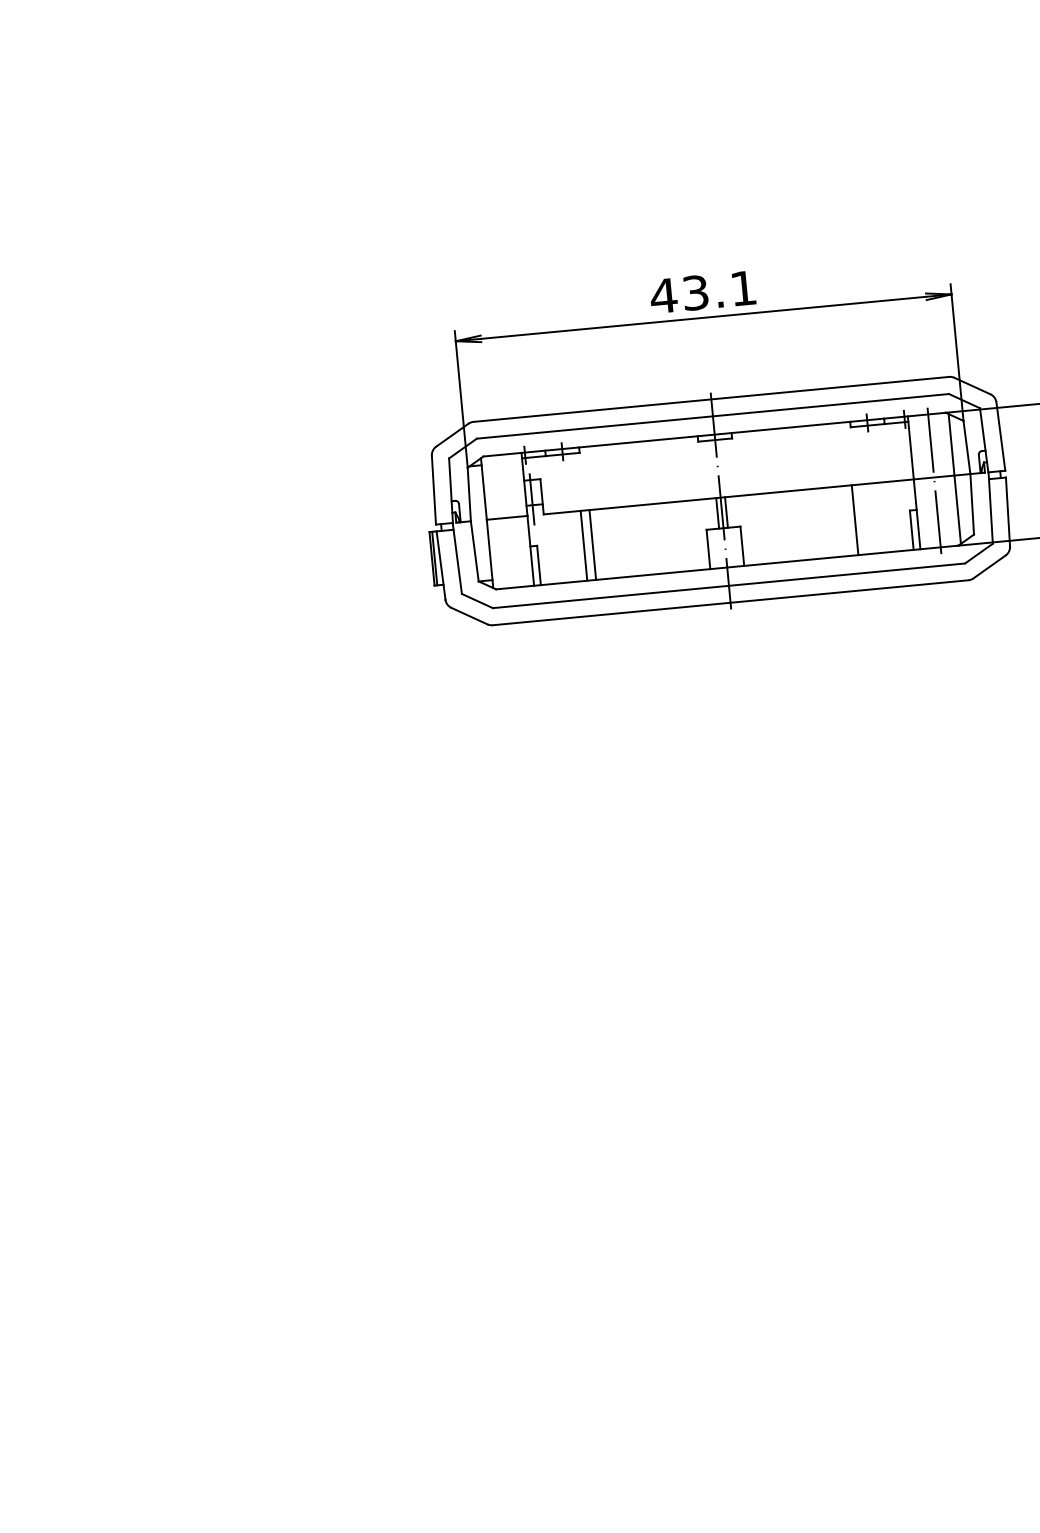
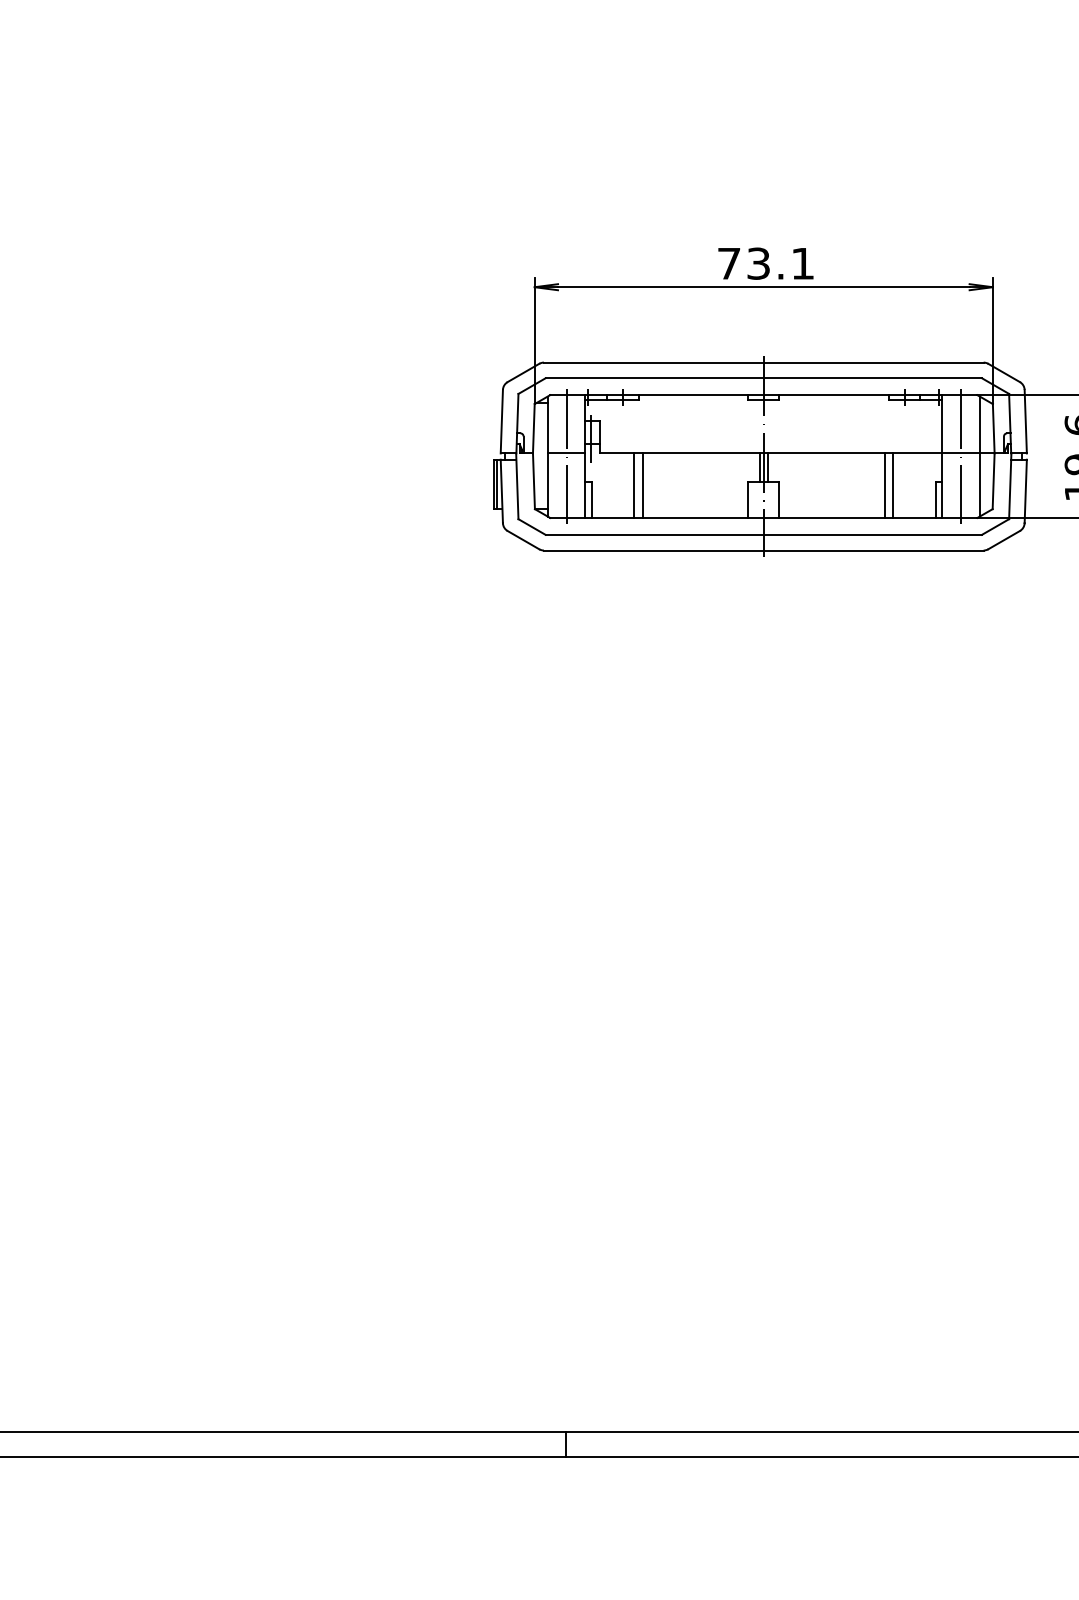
text: (663, 295) -> (728, 263), 43.1 -> 73.1
line: (864, 519) -> (893, 485), added
line: (507, 521) -> (566, 456), added

